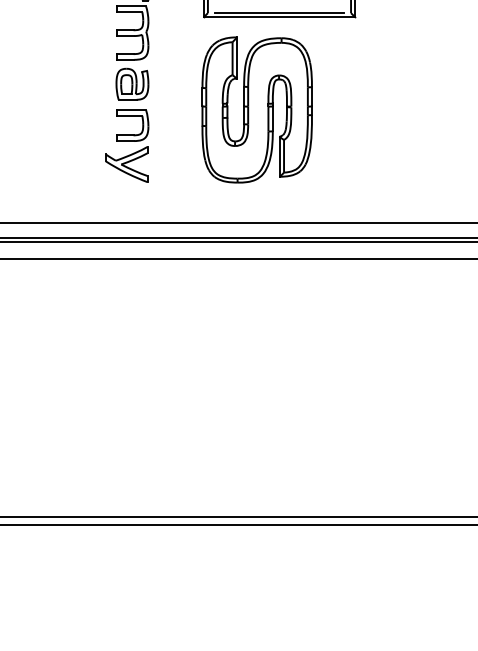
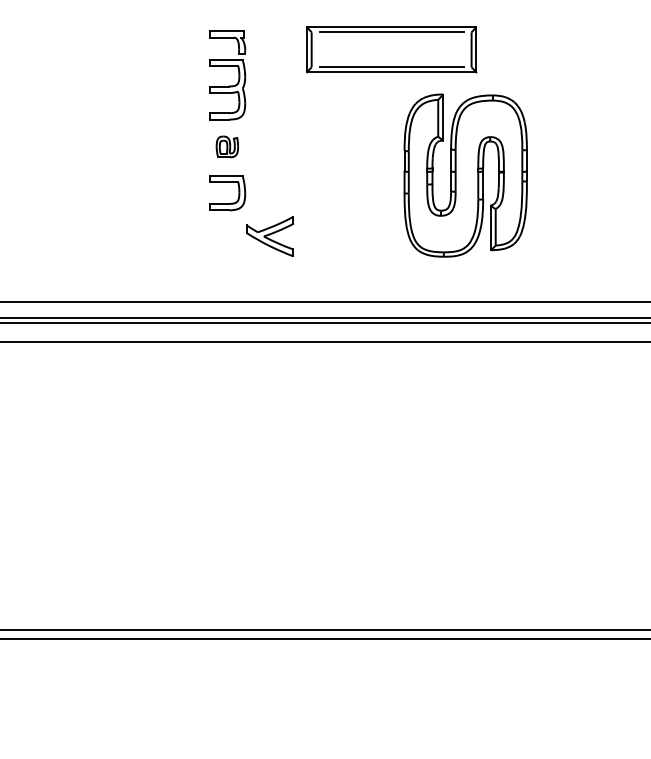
part: (132, 83) -> (227, 146), size x0.6
part: (256, 109) -> (465, 175), moved
part: (126, 164) -> (269, 236), moved

